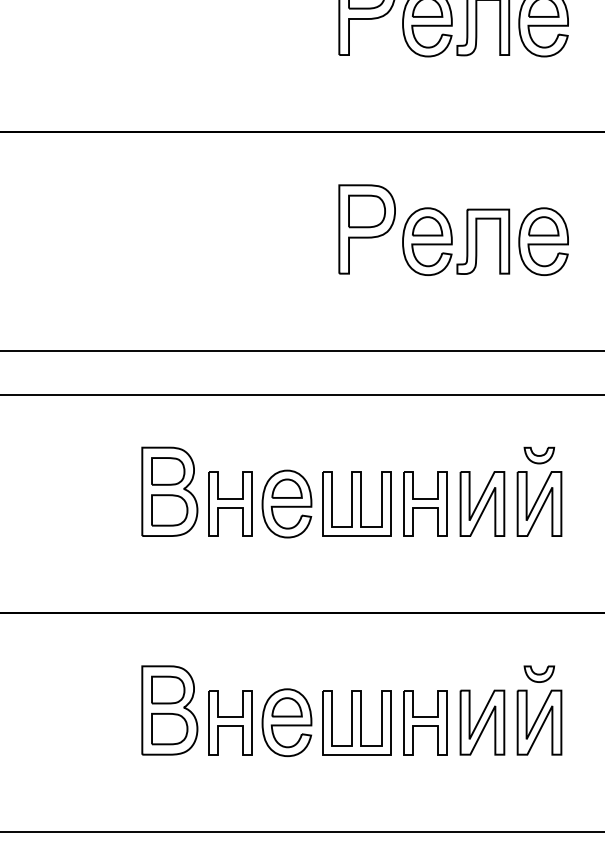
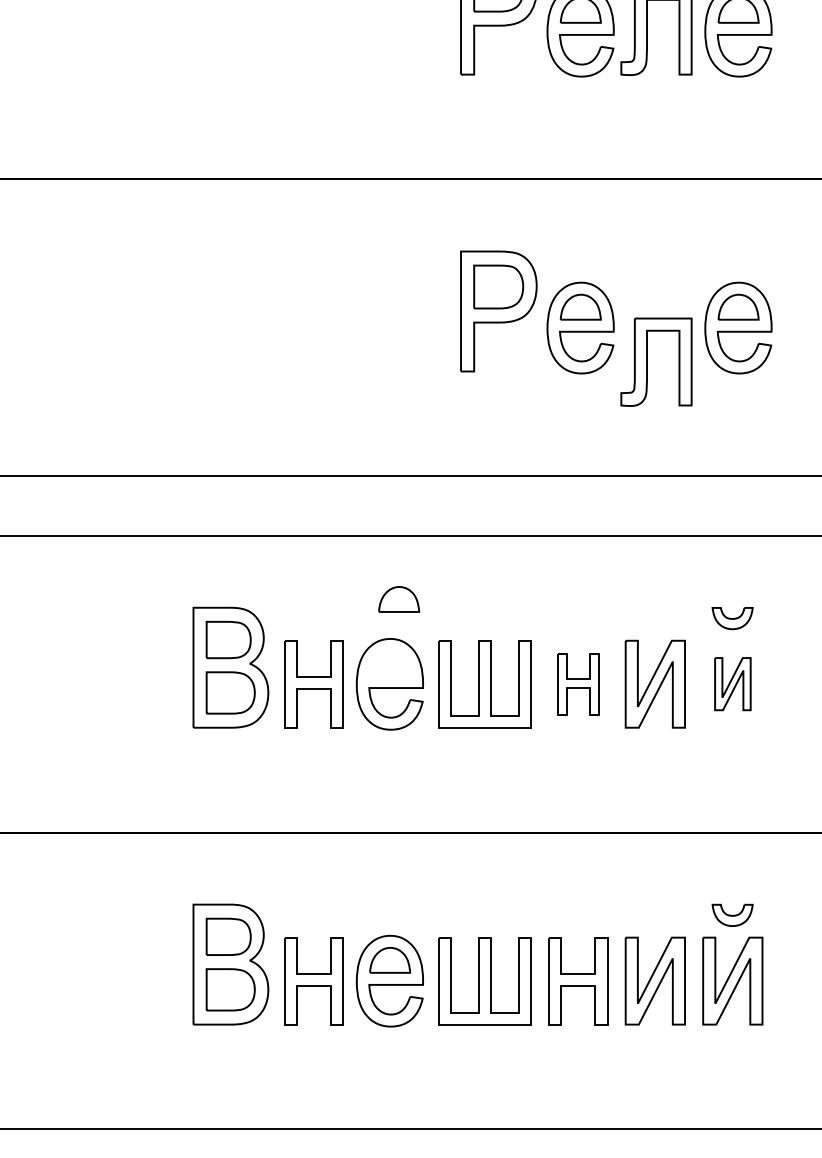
part: (476, 241) -> (647, 361), moved
part: (287, 488) -> (399, 599), moved
part: (539, 503) -> (732, 683), size x0.6
part: (425, 504) -> (578, 684), size x0.7

